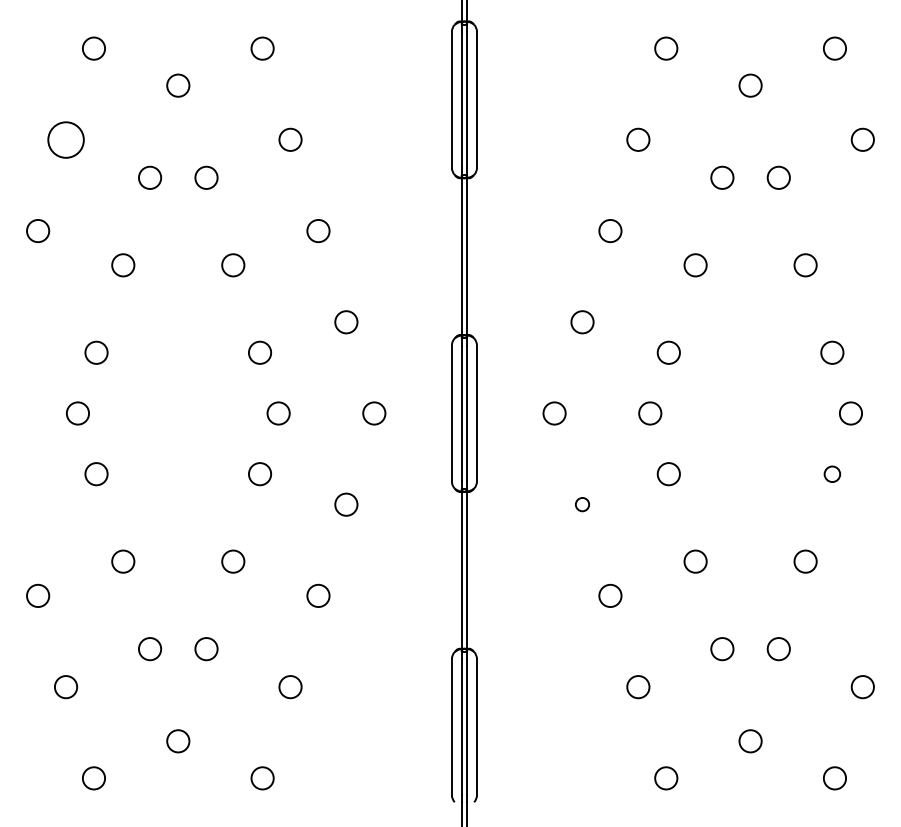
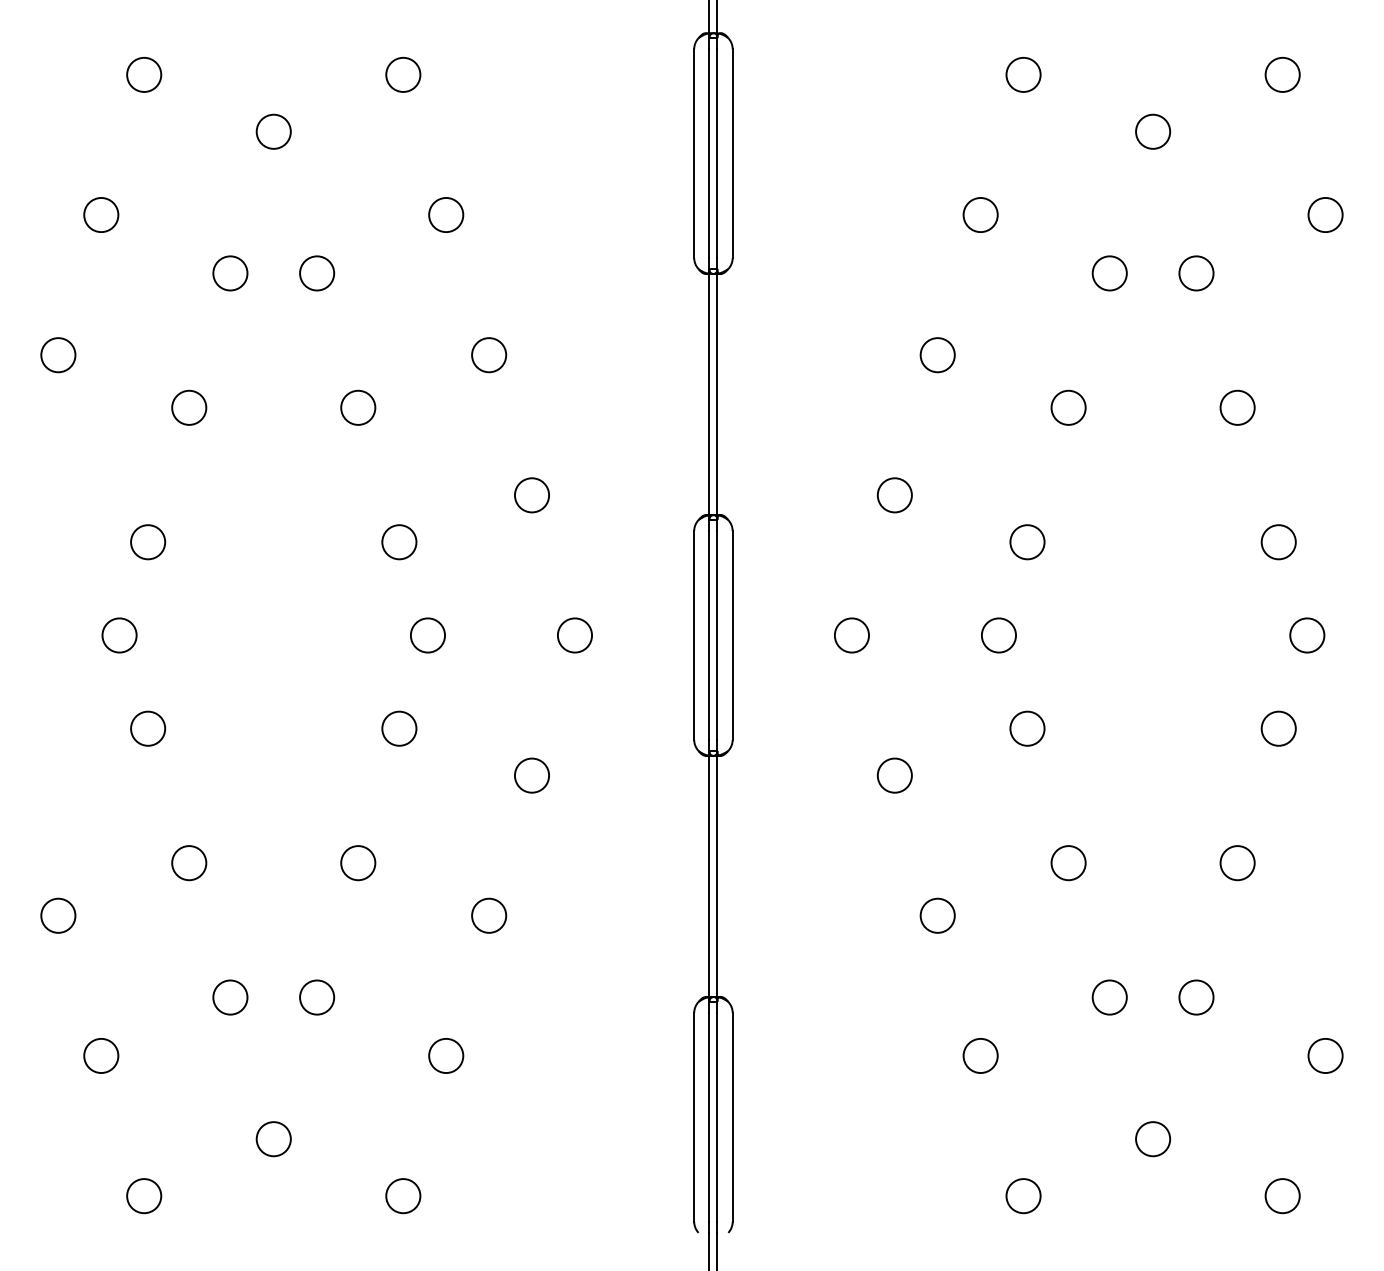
circle: (65, 139) -> (100, 214), size x0.62
circle: (832, 474) -> (1278, 729), size x1.43
circle: (582, 504) -> (894, 775), size x1.67

